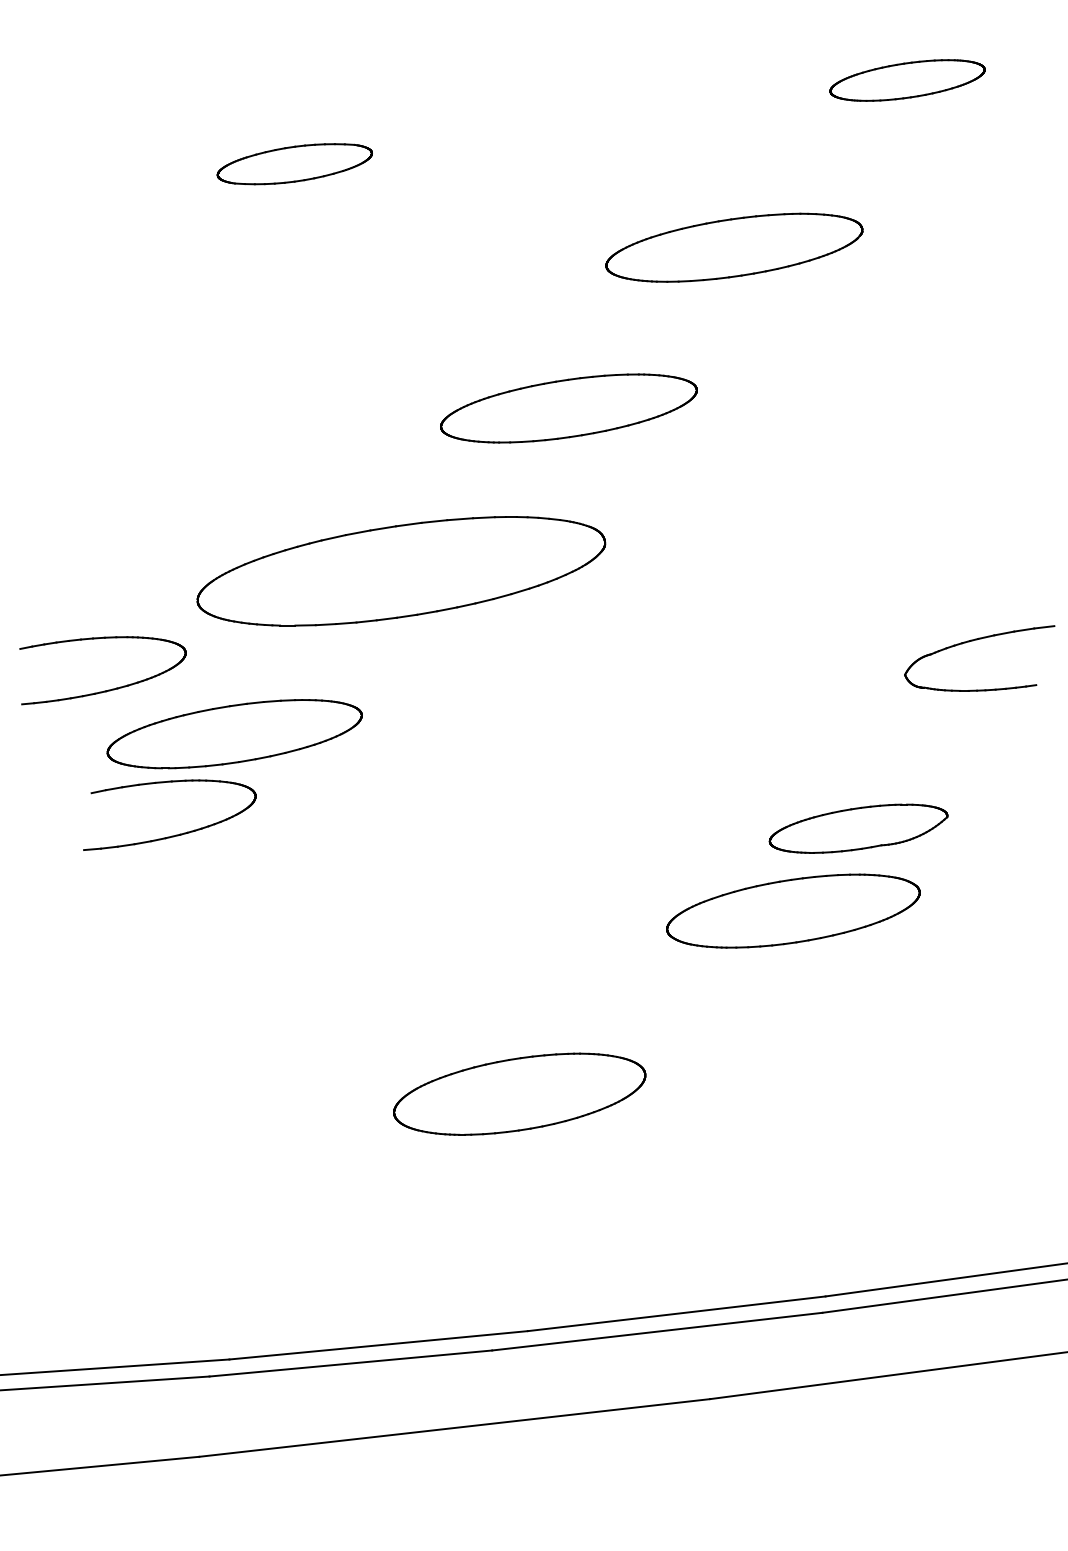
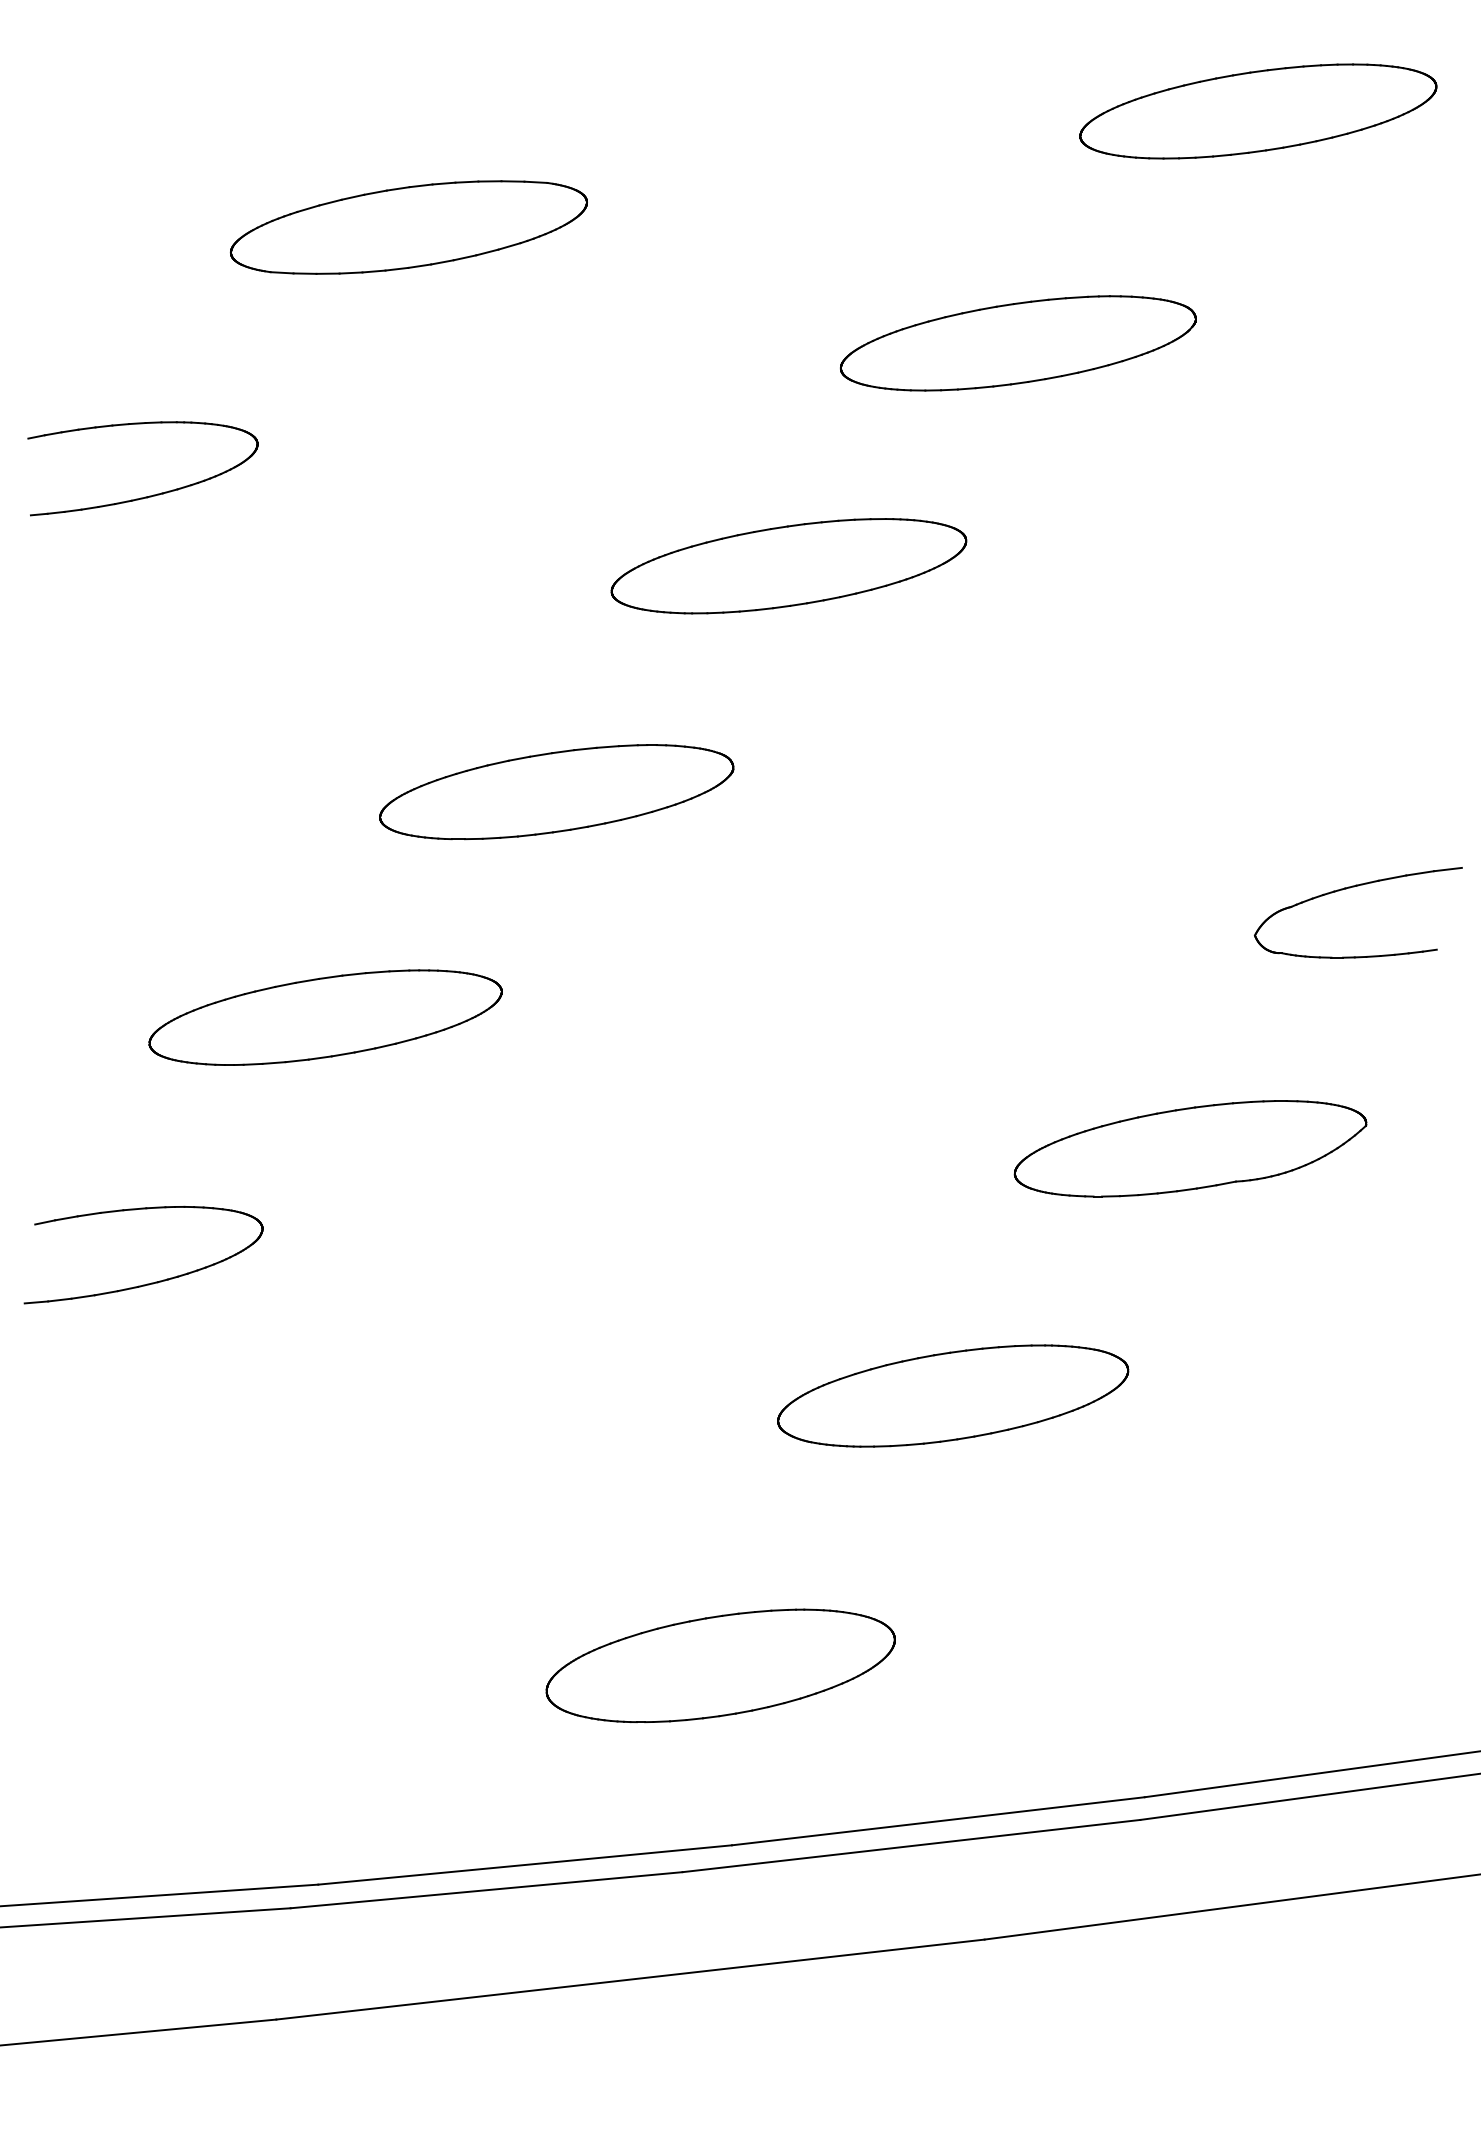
part: (907, 80) -> (1258, 111), size x1.67
part: (294, 164) -> (408, 227), size x1.67
part: (401, 571) -> (556, 792), size x0.62
part: (107, 690) -> (149, 495), moved
part: (858, 828) -> (1190, 1148), size x1.43
part: (175, 835) -> (151, 1282), moved
part: (793, 910) -> (953, 1395), moved
part: (519, 1093) -> (720, 1665), moved

